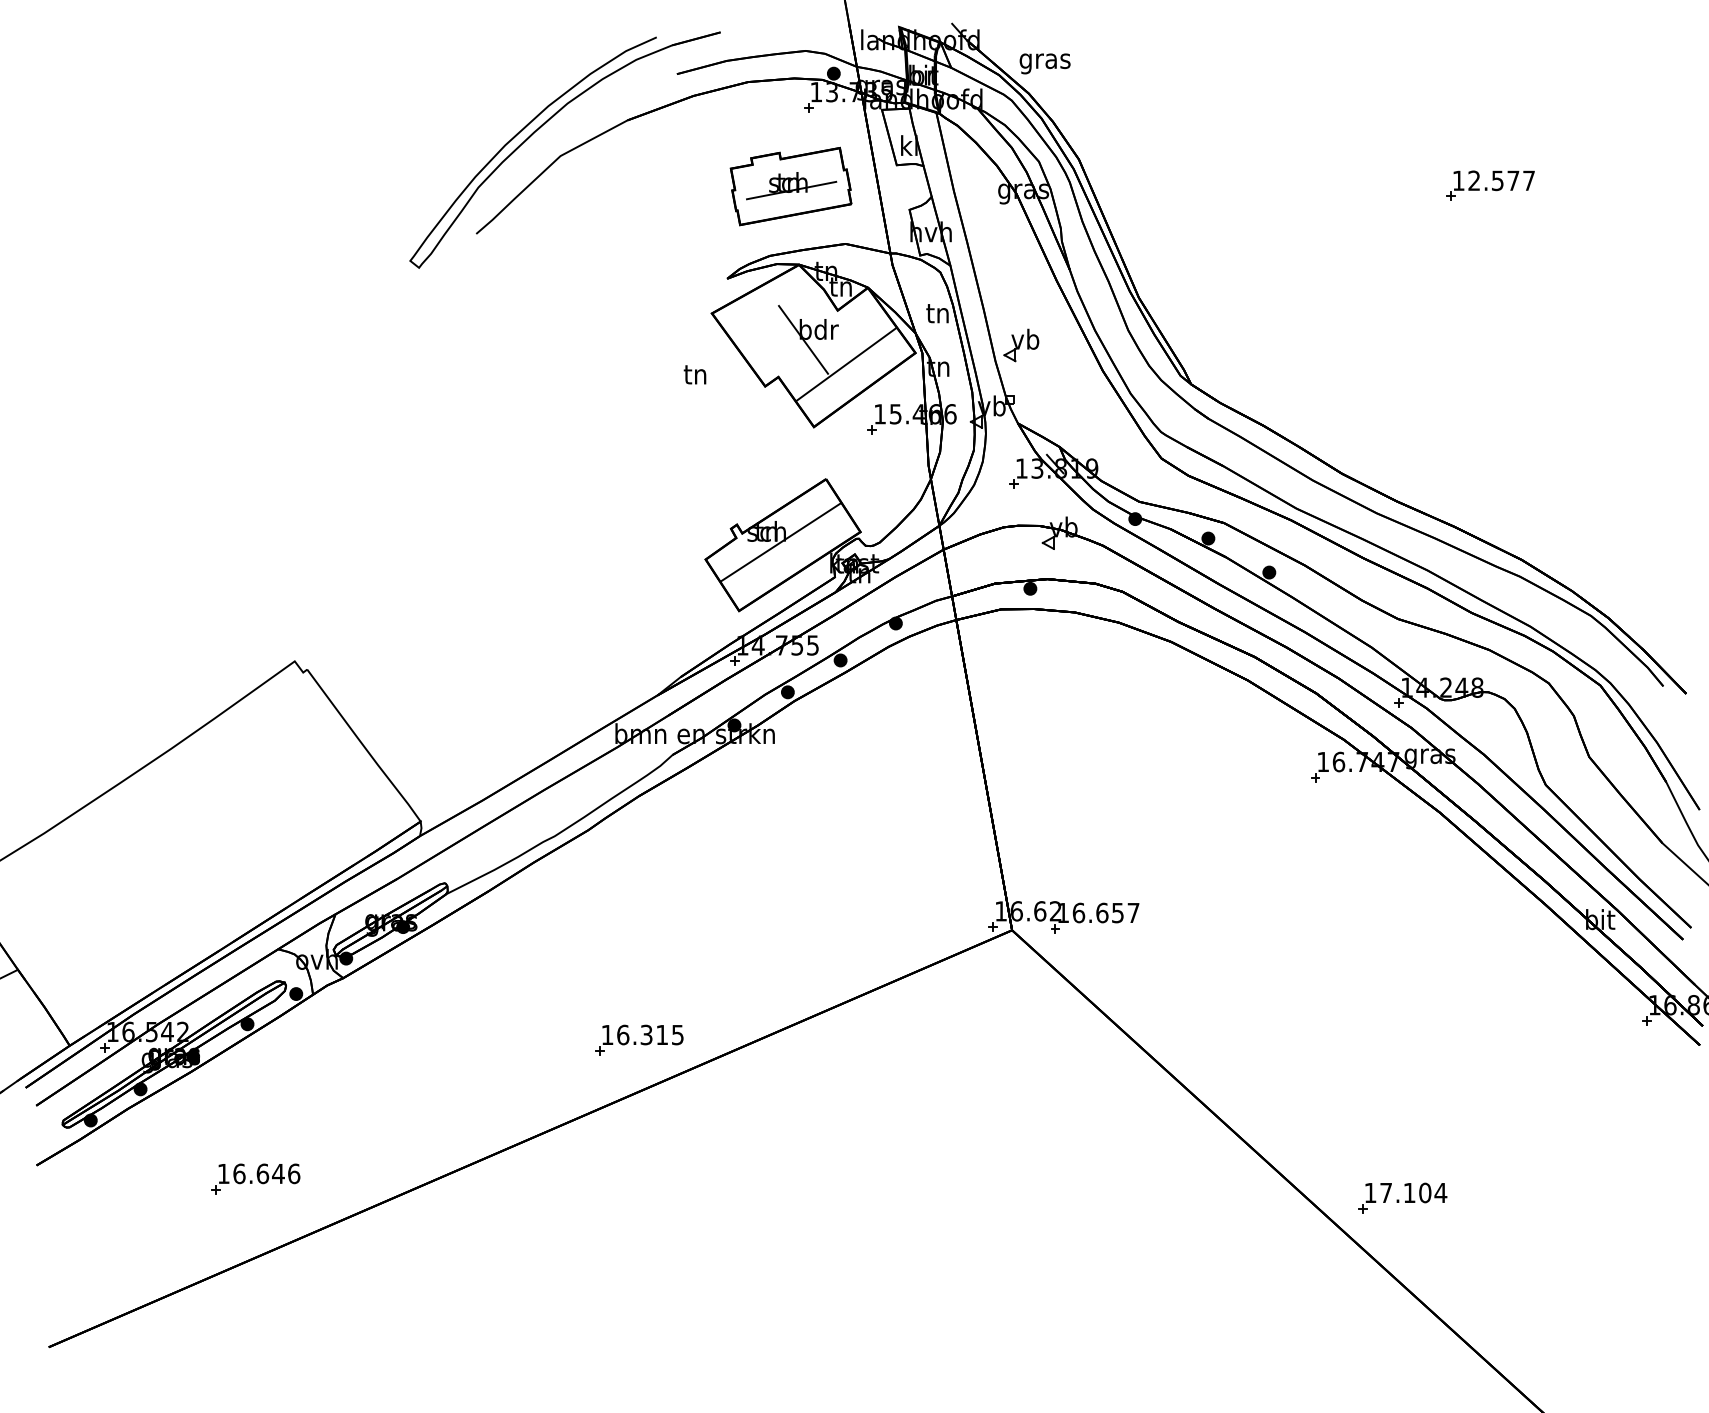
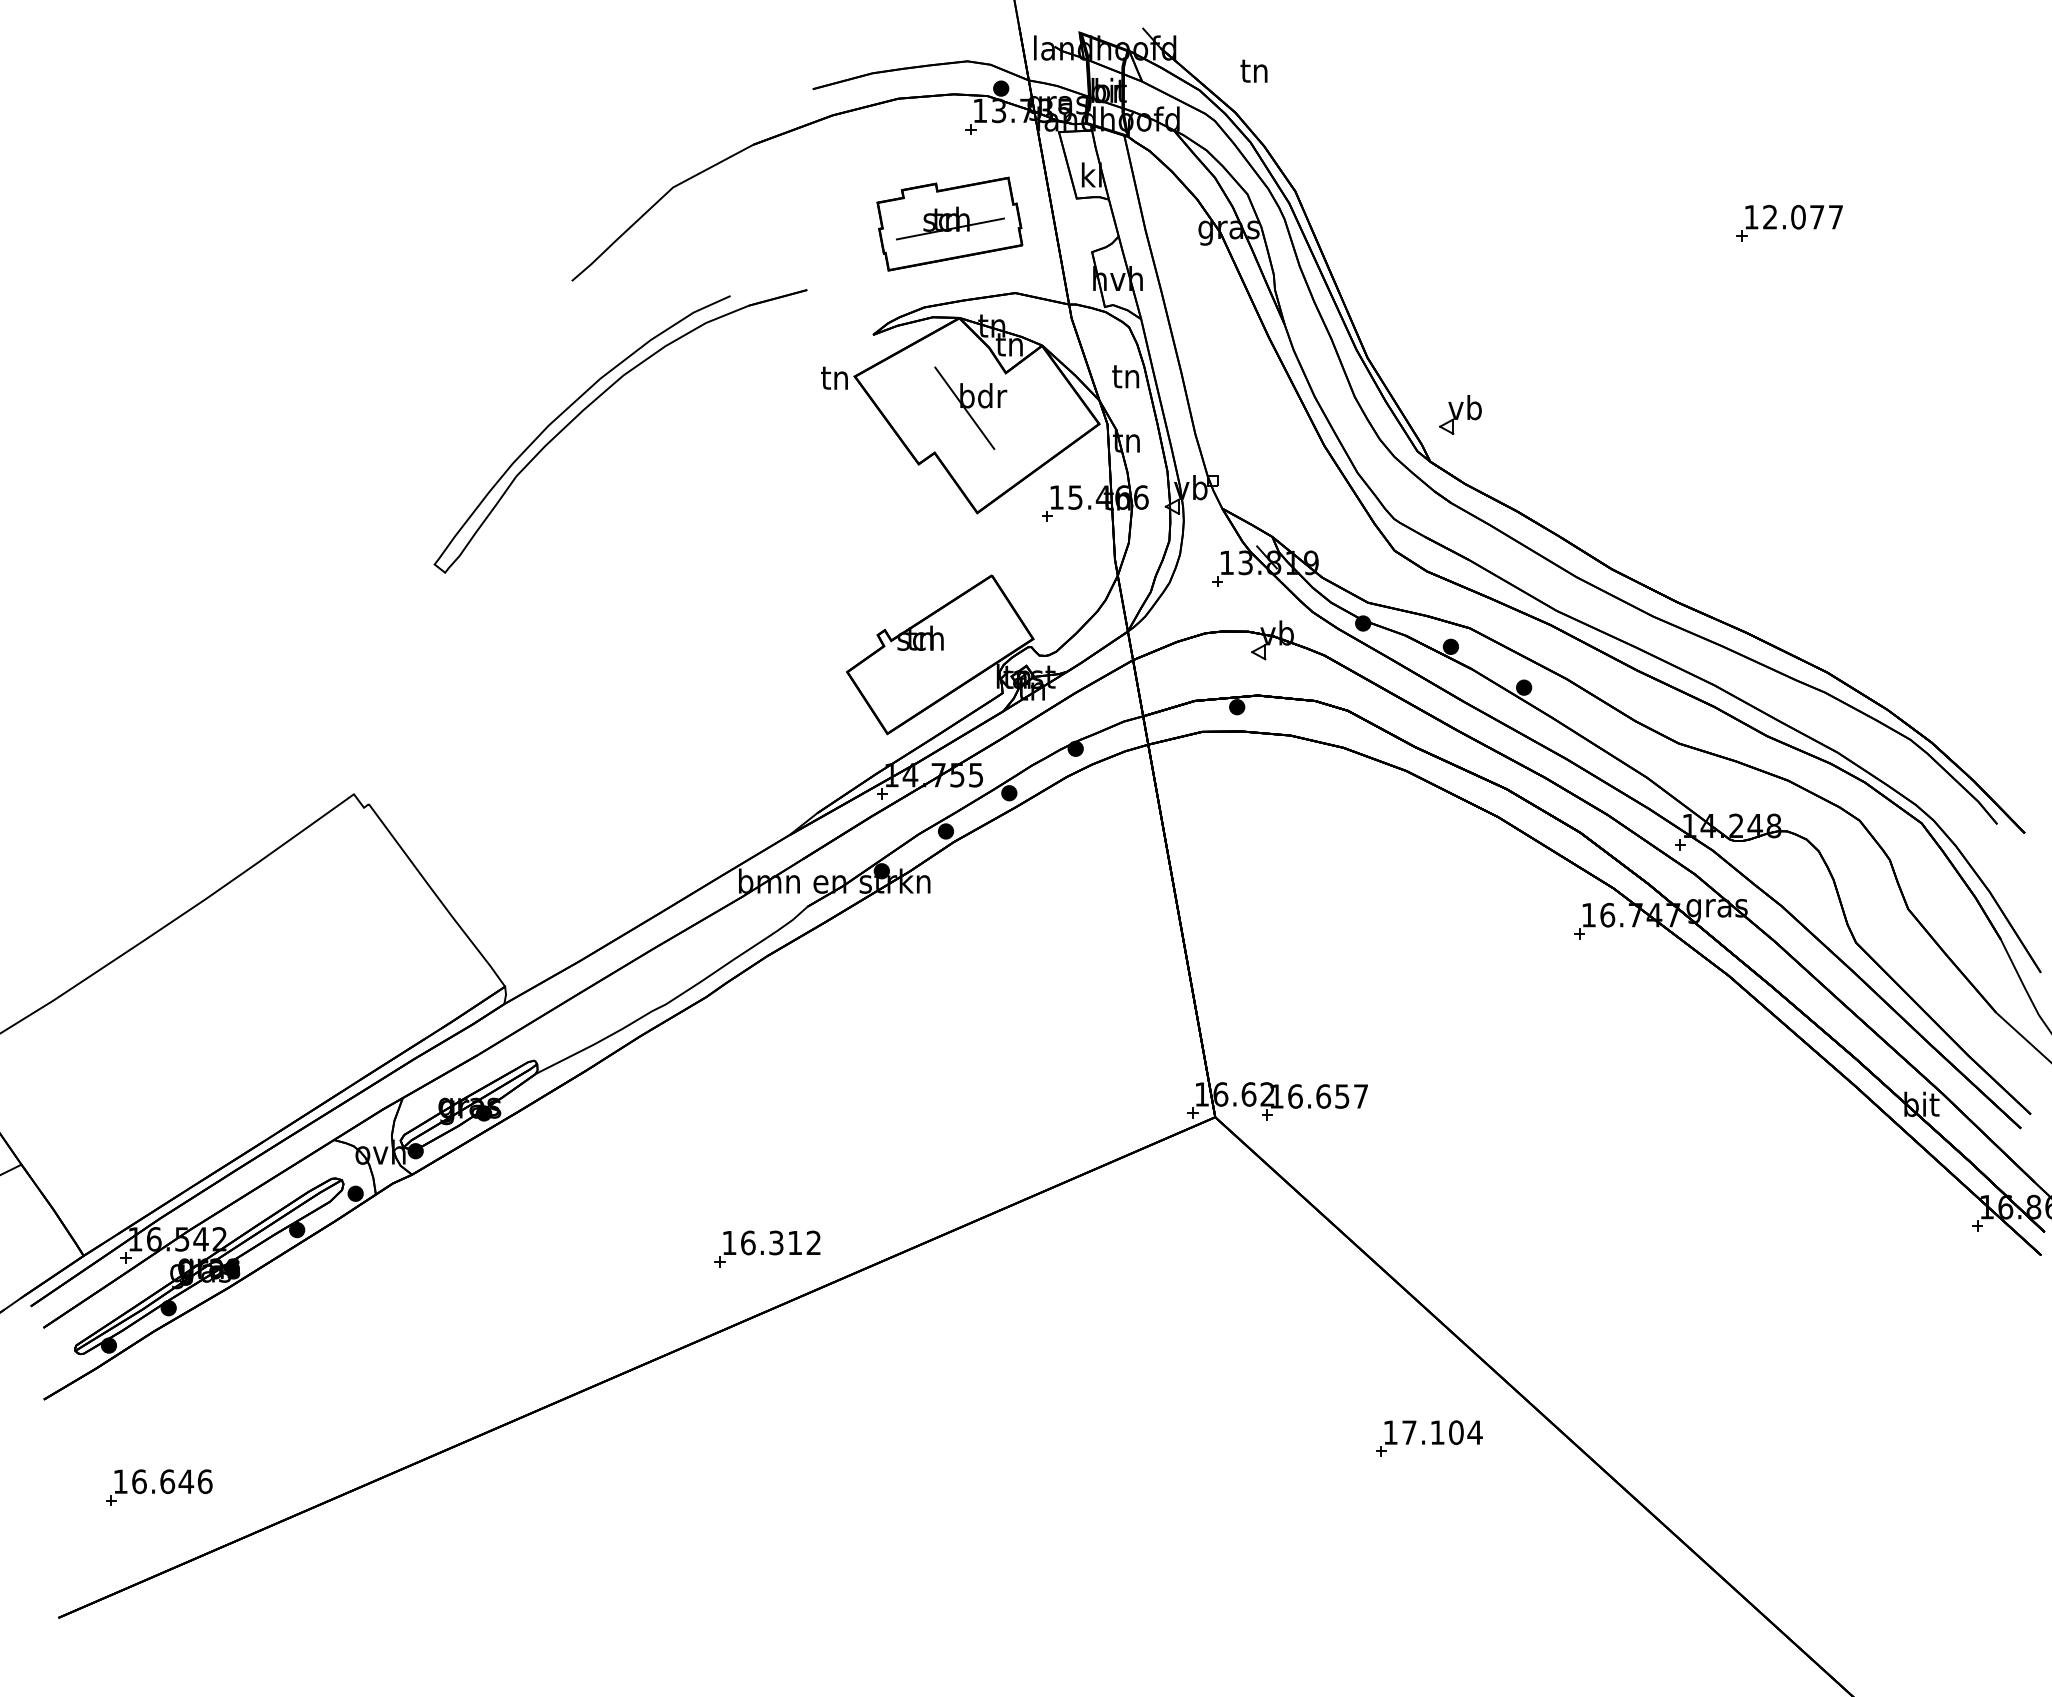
text: (1044, 61) -> (1254, 74), gras -> tn
part: (545, 124) -> (596, 400), moved
text: (1497, 181) -> (1798, 217), 12.577 -> 12.077
part: (1021, 345) -> (1460, 414), moved
line: (846, 364) -> (1016, 437), removed
text: (695, 374) -> (834, 377), moved
line: (780, 542) -> (937, 651), removed
text: (677, 1034) -> (813, 1242), 16.315 -> 16.312
part: (256, 1178) -> (159, 1487), moved
part: (1402, 1197) -> (1429, 1438), moved

